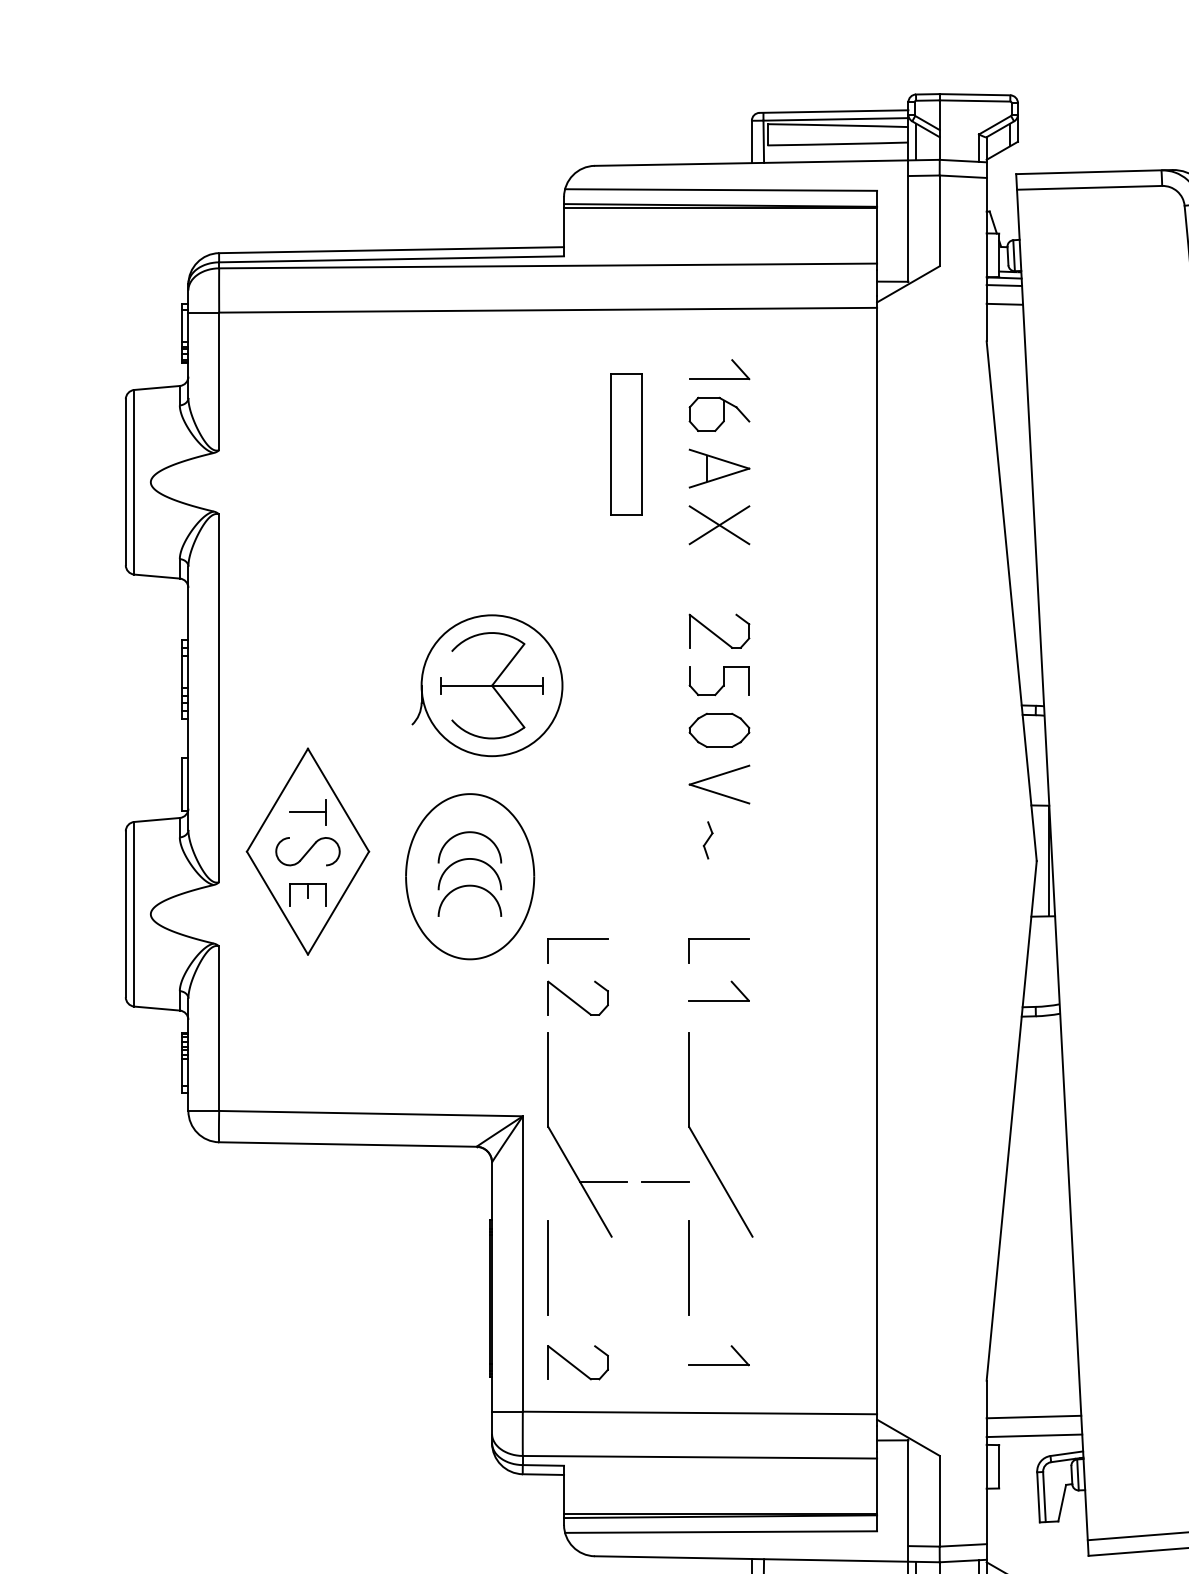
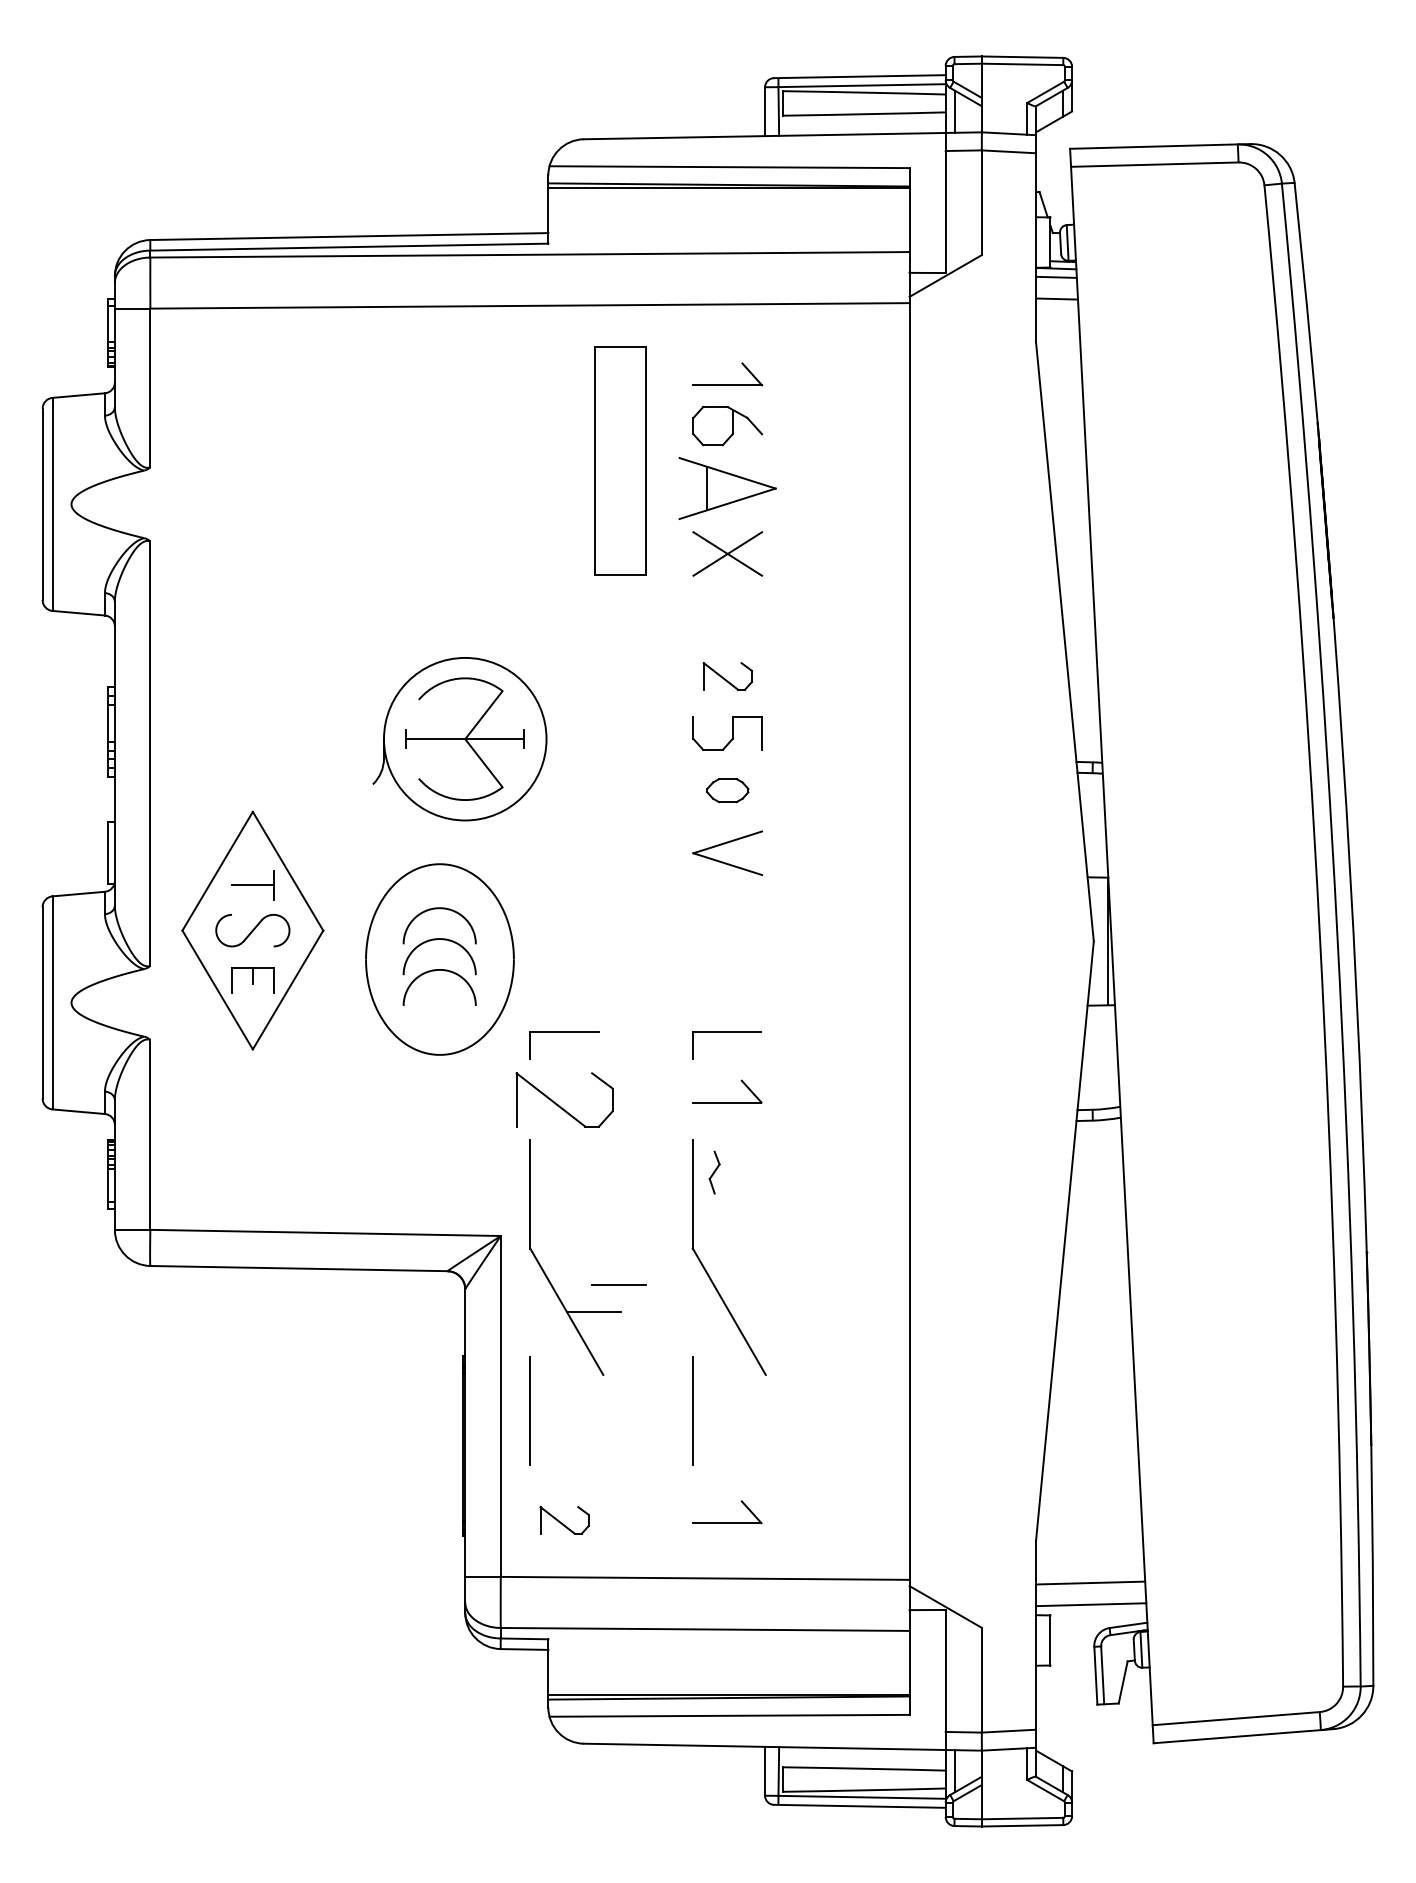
part: (626, 444) -> (620, 460), size x1.4
part: (719, 468) -> (727, 488), size x1.4
part: (719, 631) -> (727, 676), size x0.7
part: (719, 730) -> (727, 790), size x0.6
part: (708, 840) -> (714, 1172), moved
part: (578, 997) -> (564, 1099), size x1.4
line: (665, 1181) -> (618, 1284), moved
part: (578, 1362) -> (564, 1520), size x0.7

